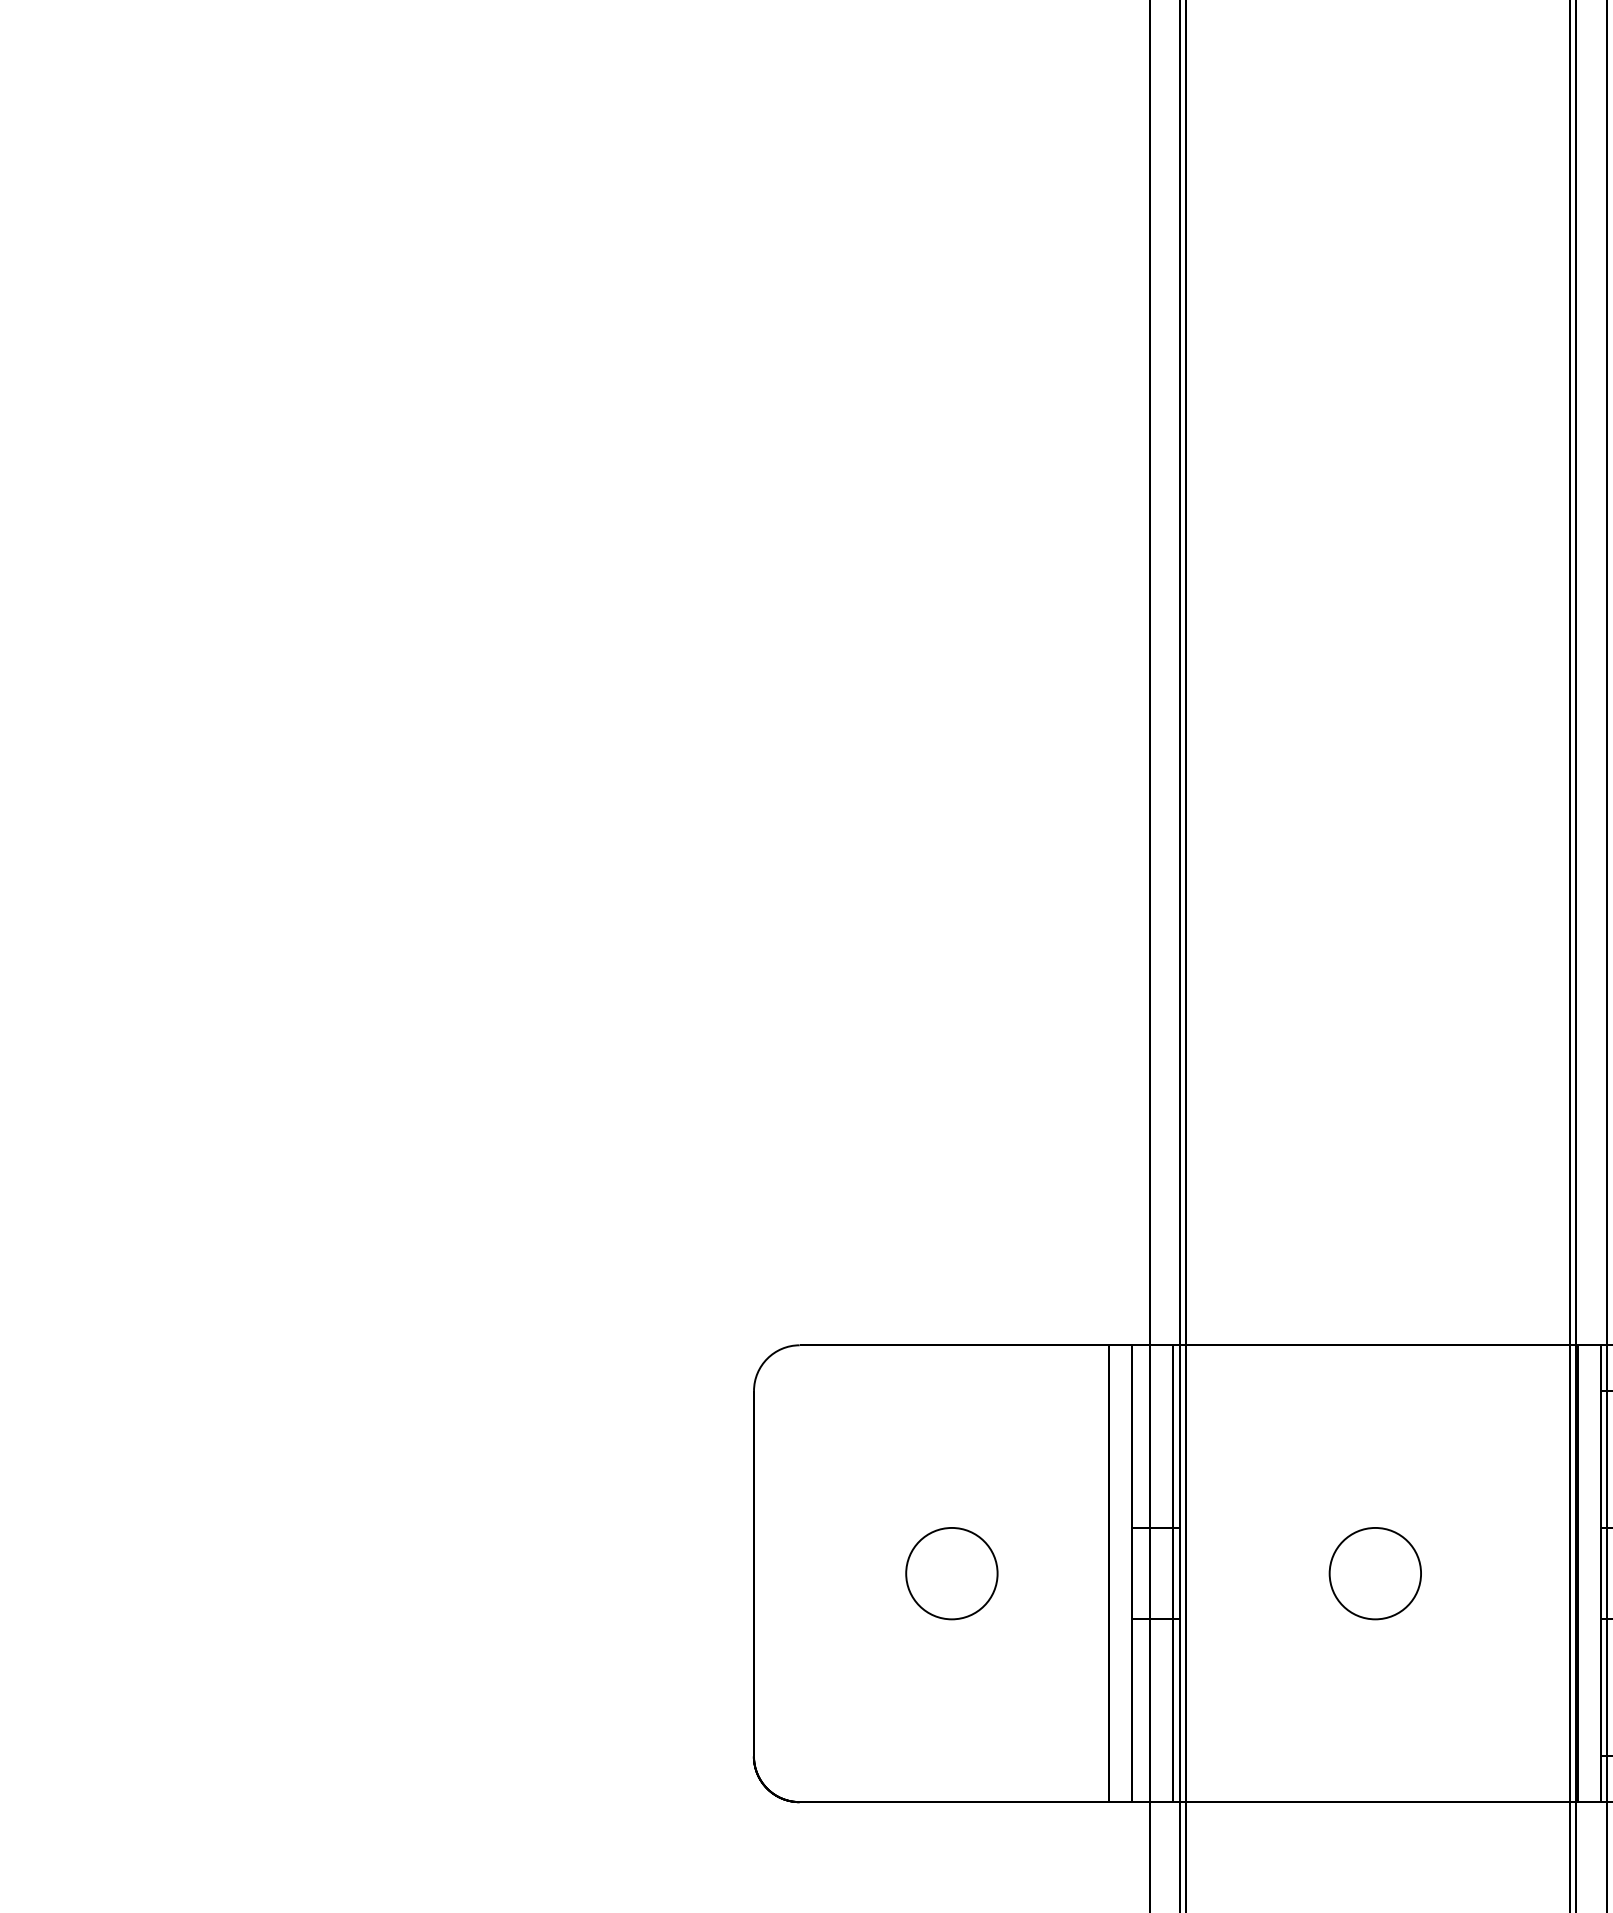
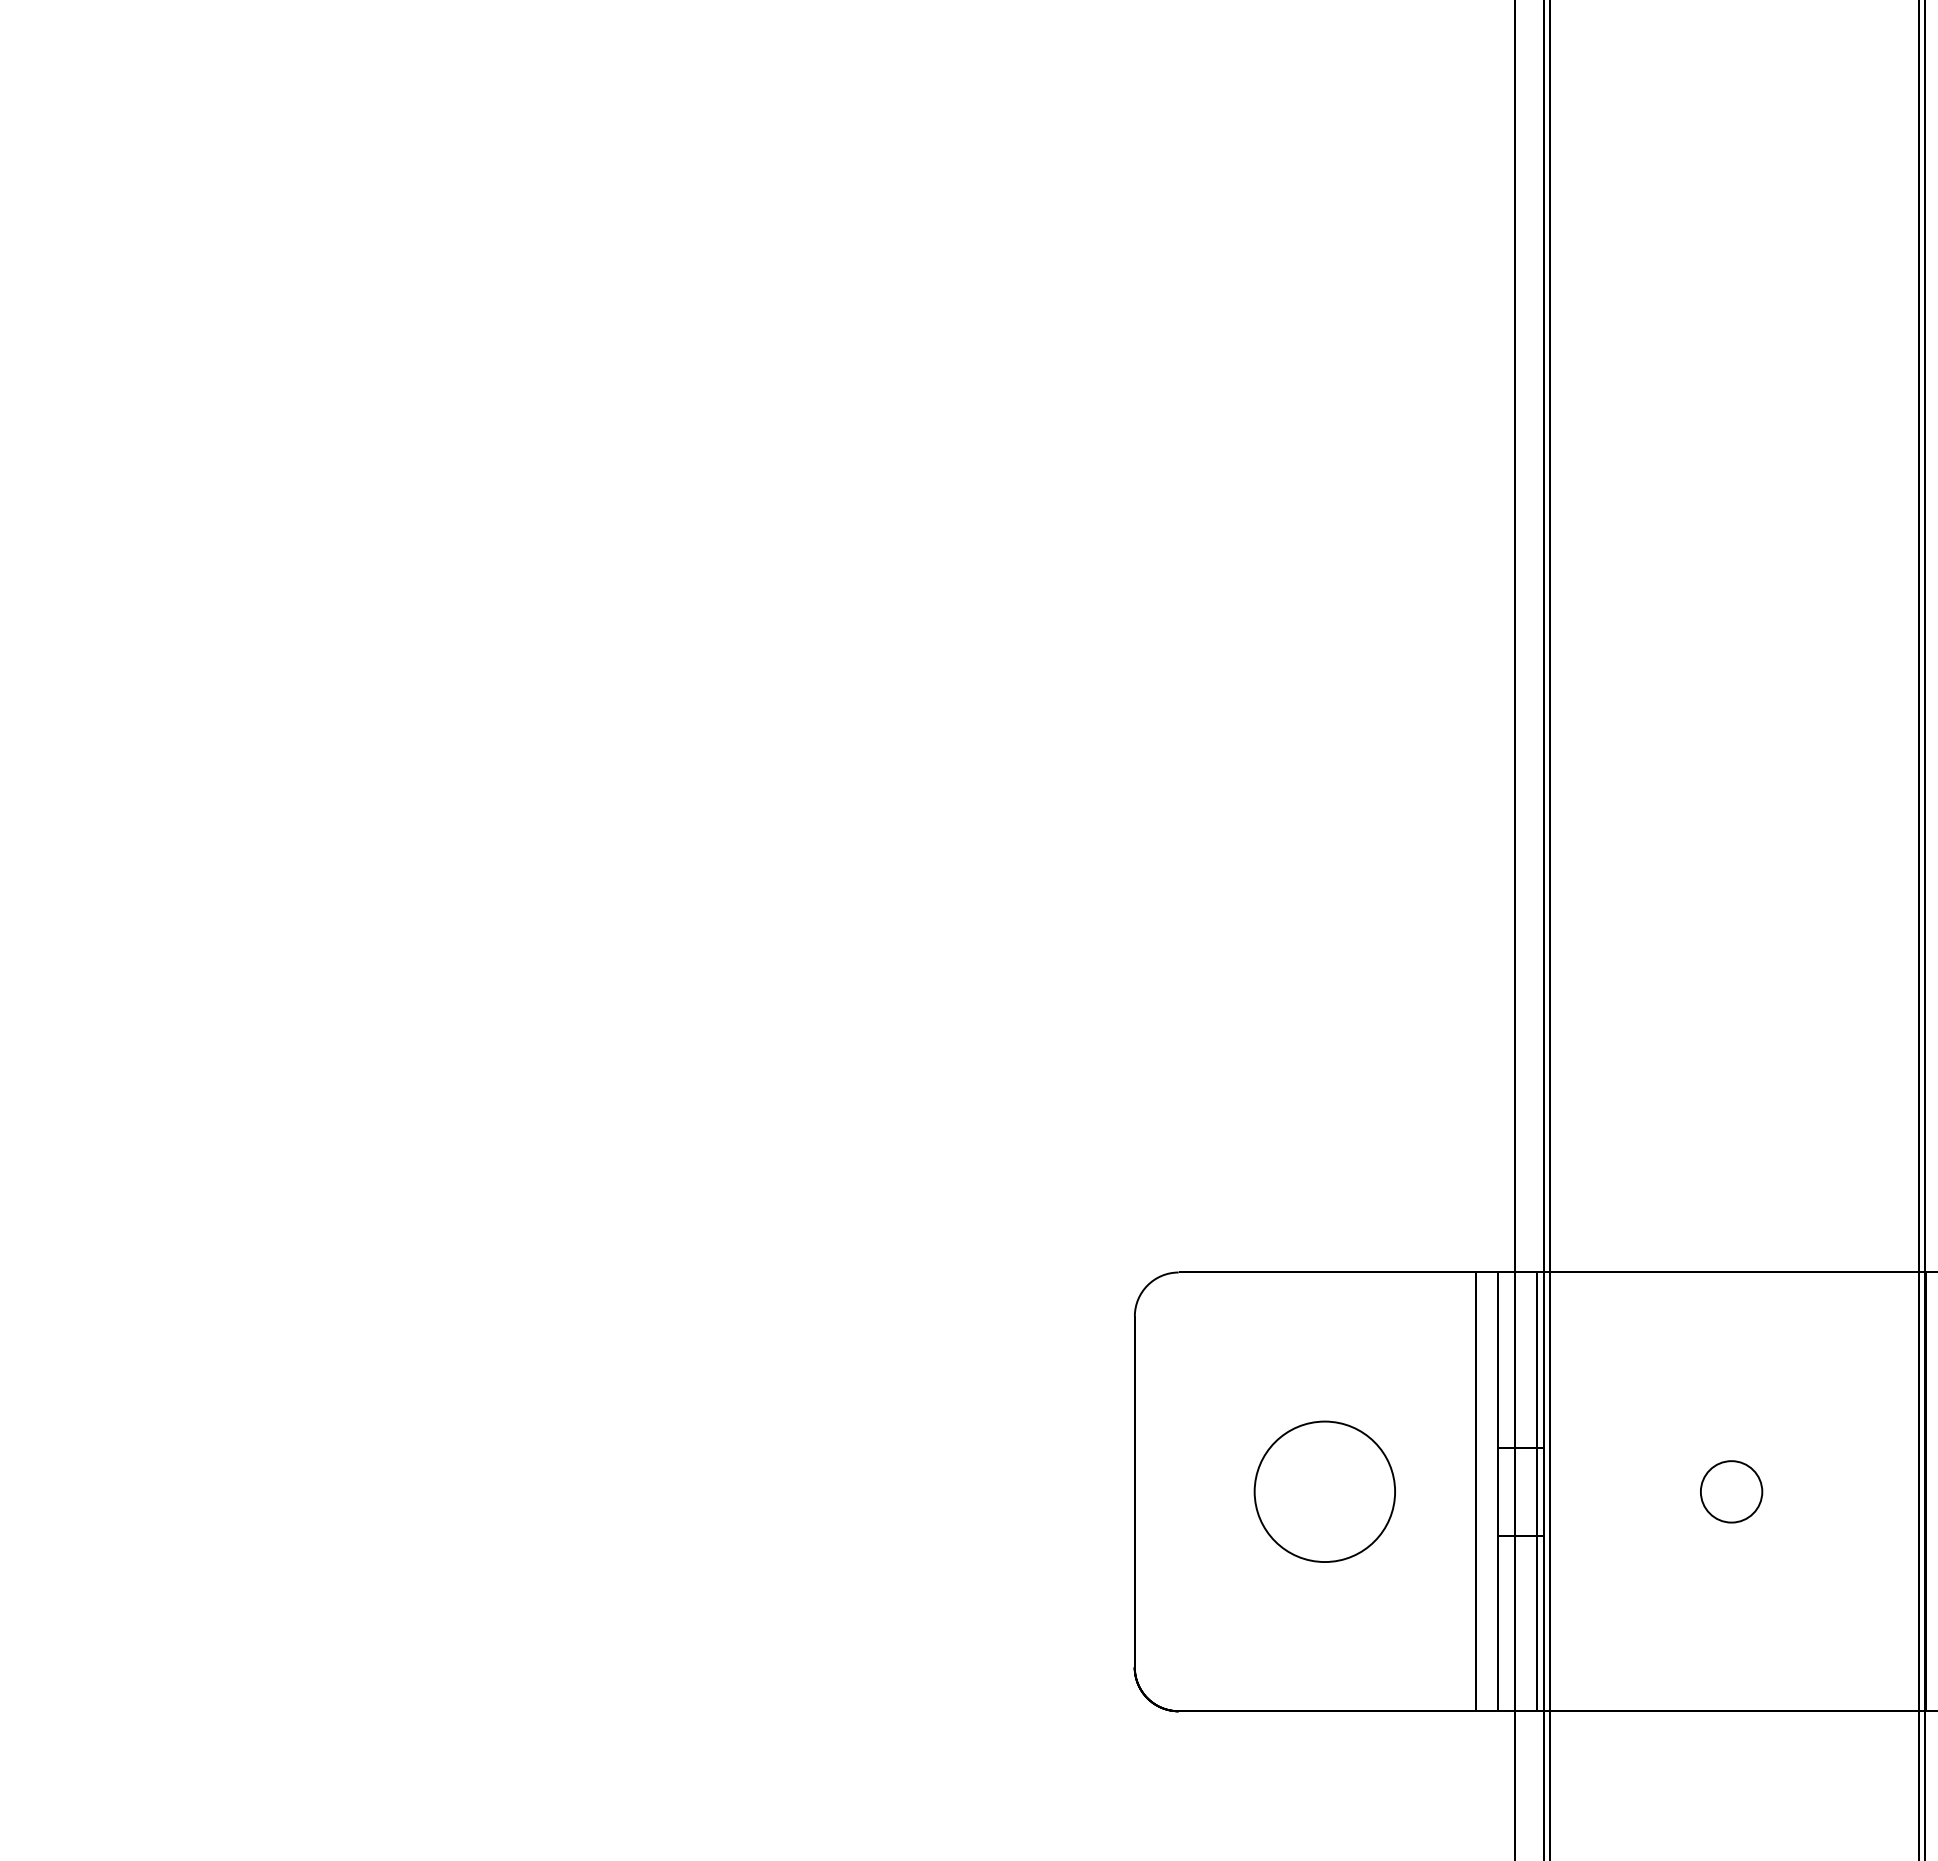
circle: (951, 1573) -> (1324, 1491), size x1.6
circle: (1375, 1573) -> (1731, 1491), size x0.7

